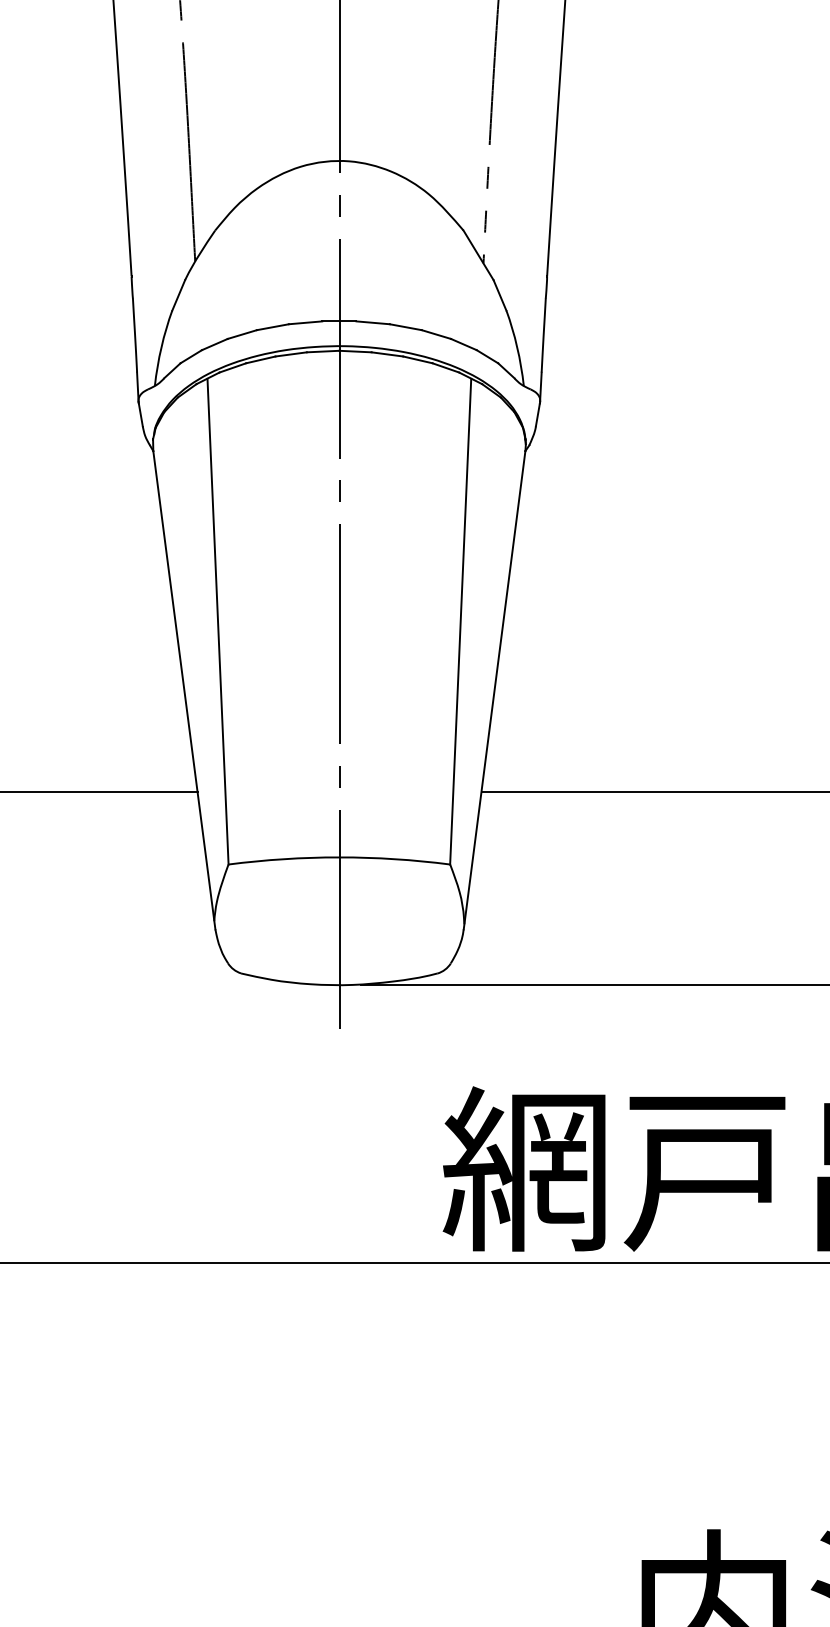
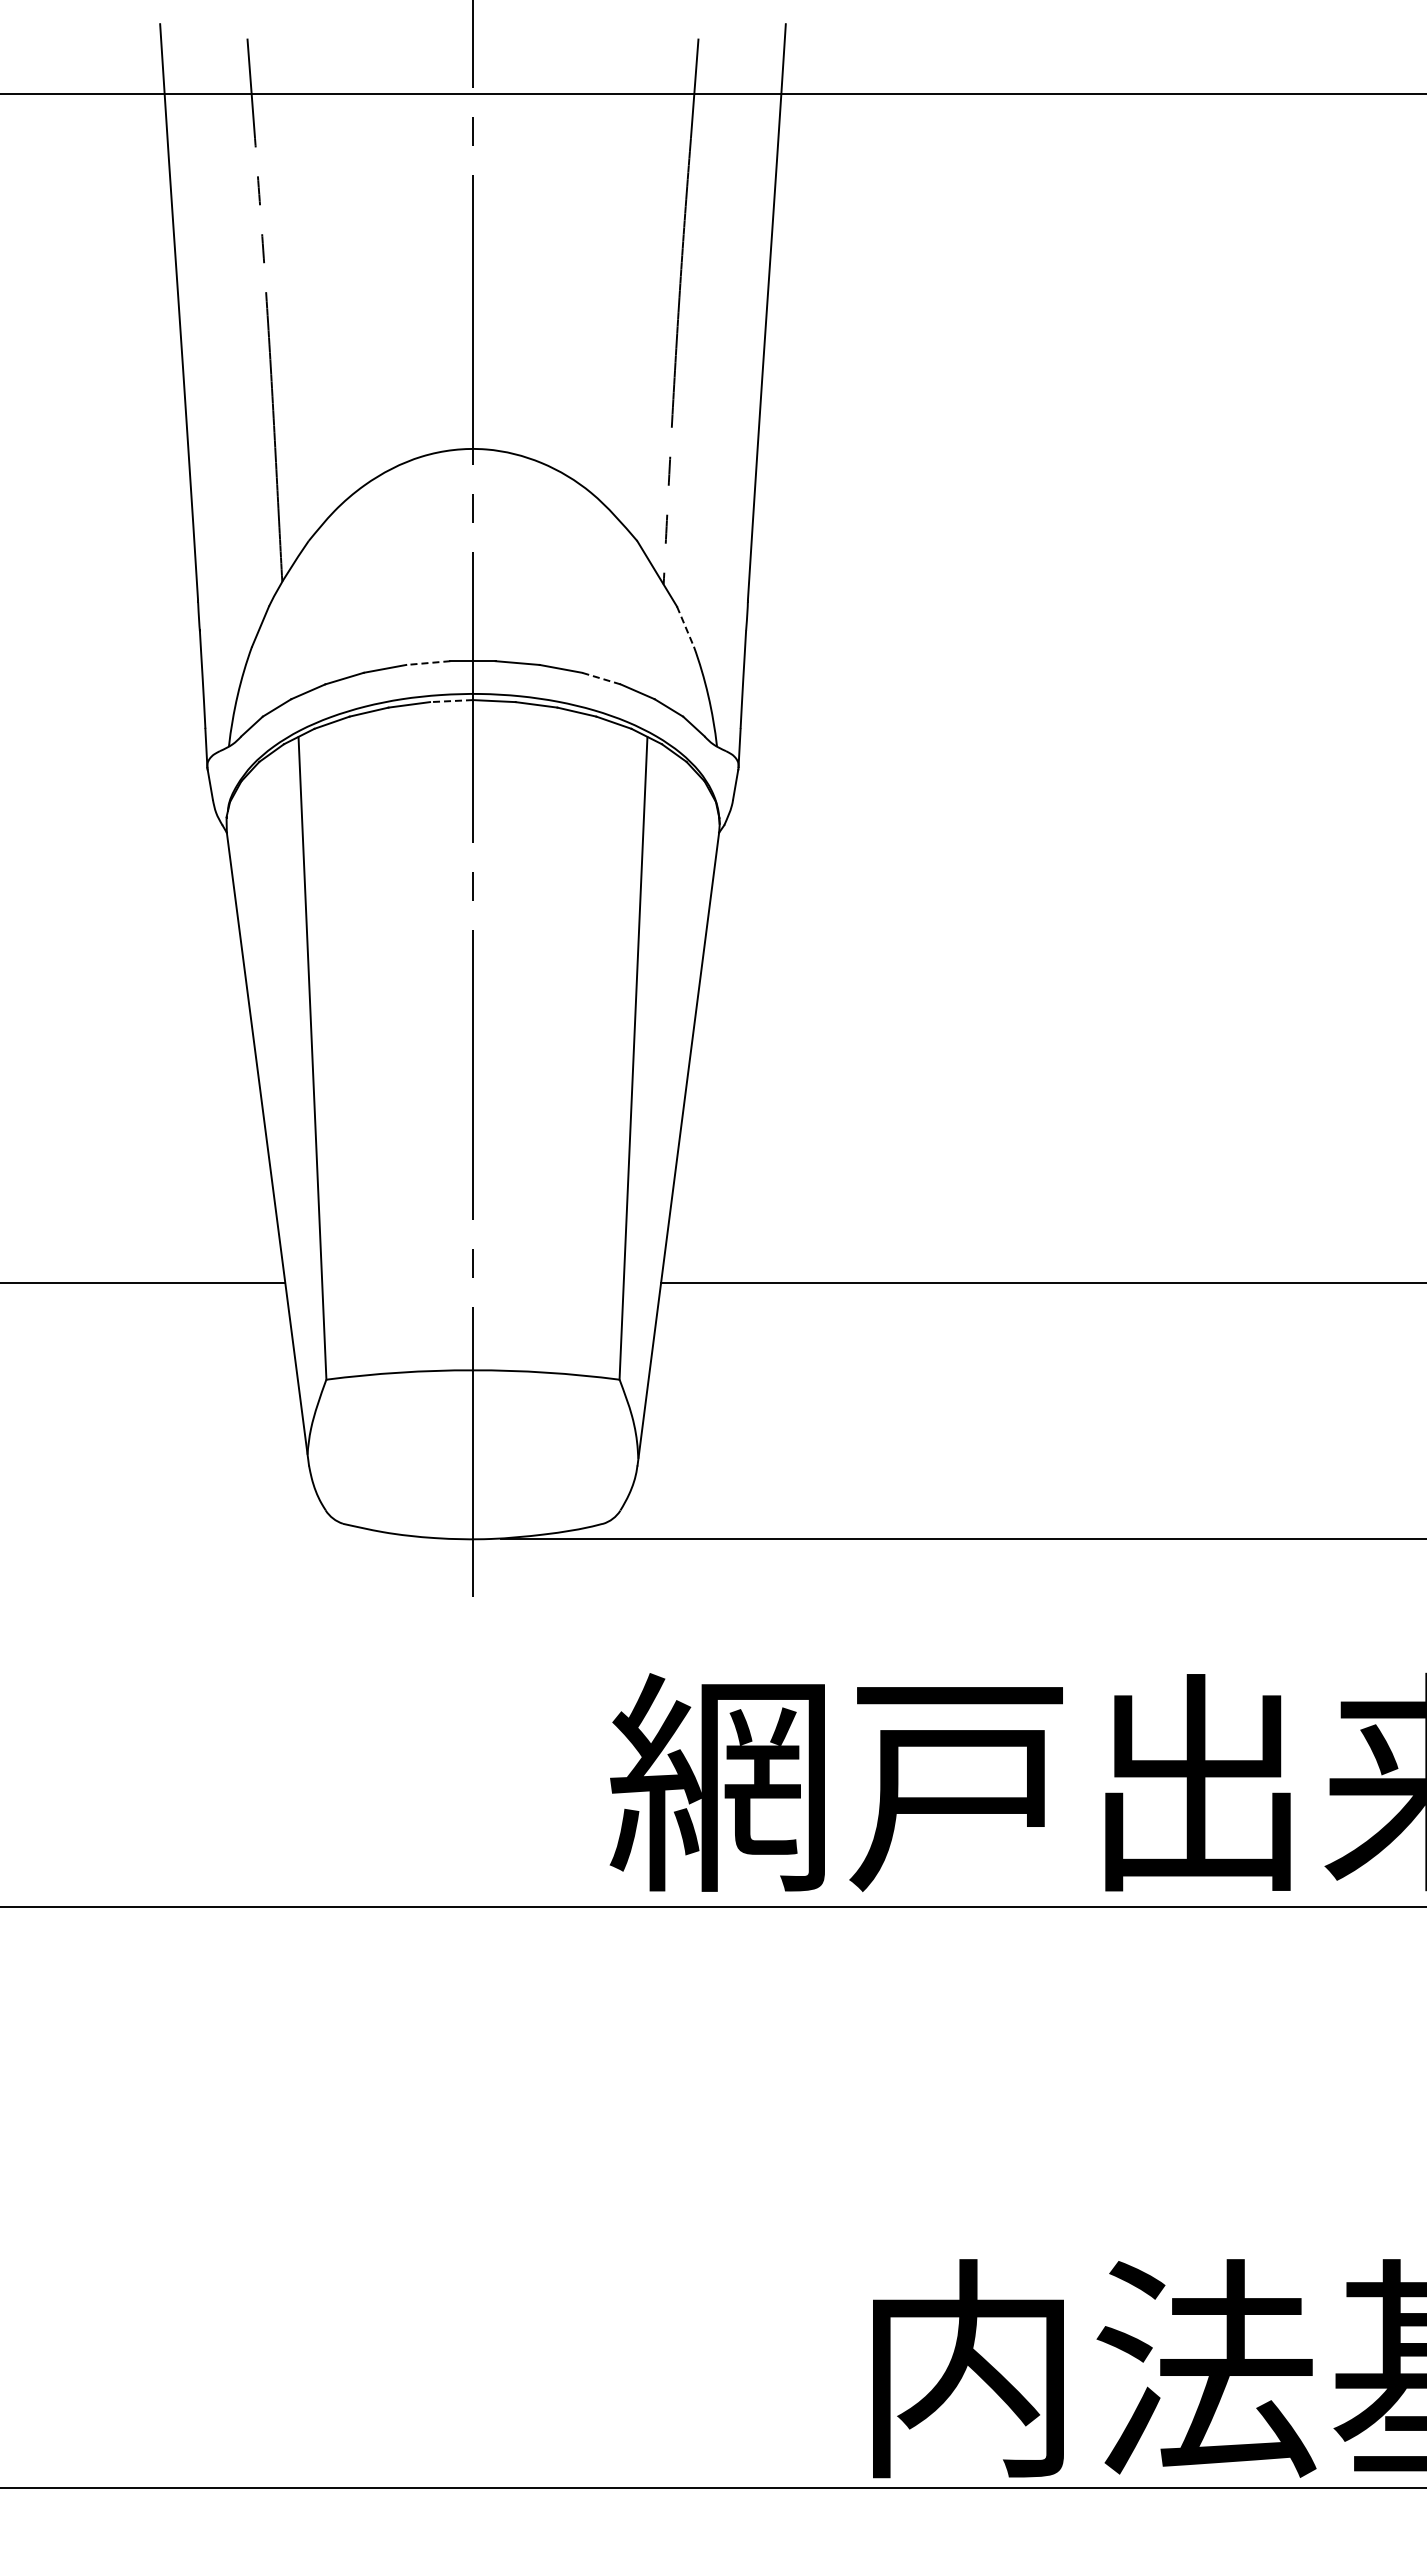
line: (500, 295) -> (685, 626), solid -> dashed
line: (304, 323) -> (427, 663), solid -> dashed
line: (435, 334) -> (600, 678), solid -> dashed
line: (323, 351) -> (451, 701), solid -> dashed

